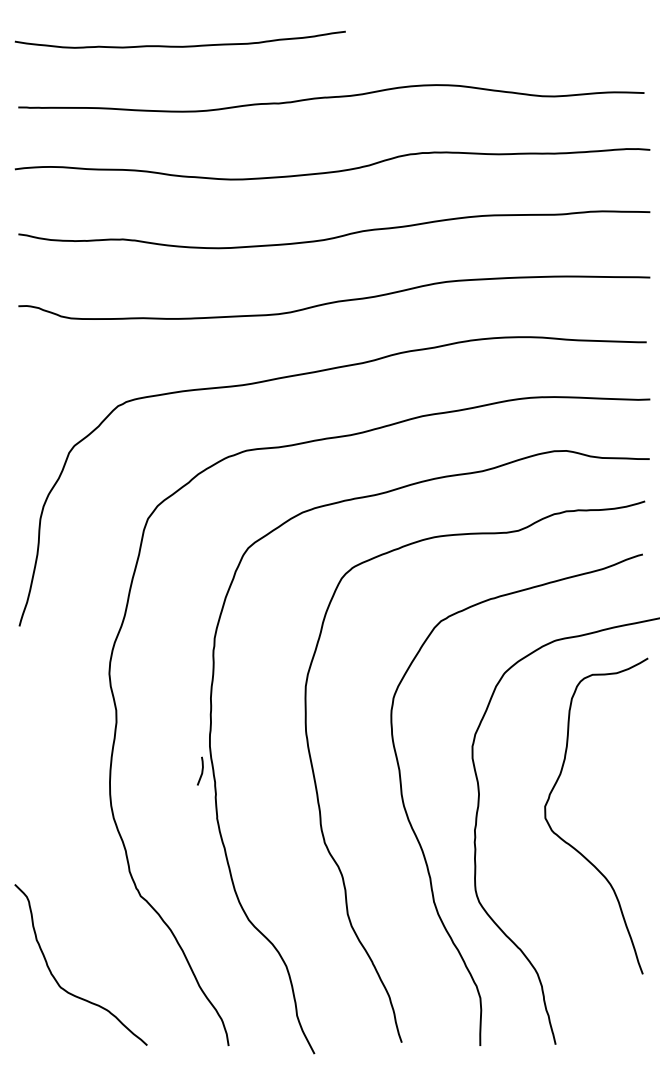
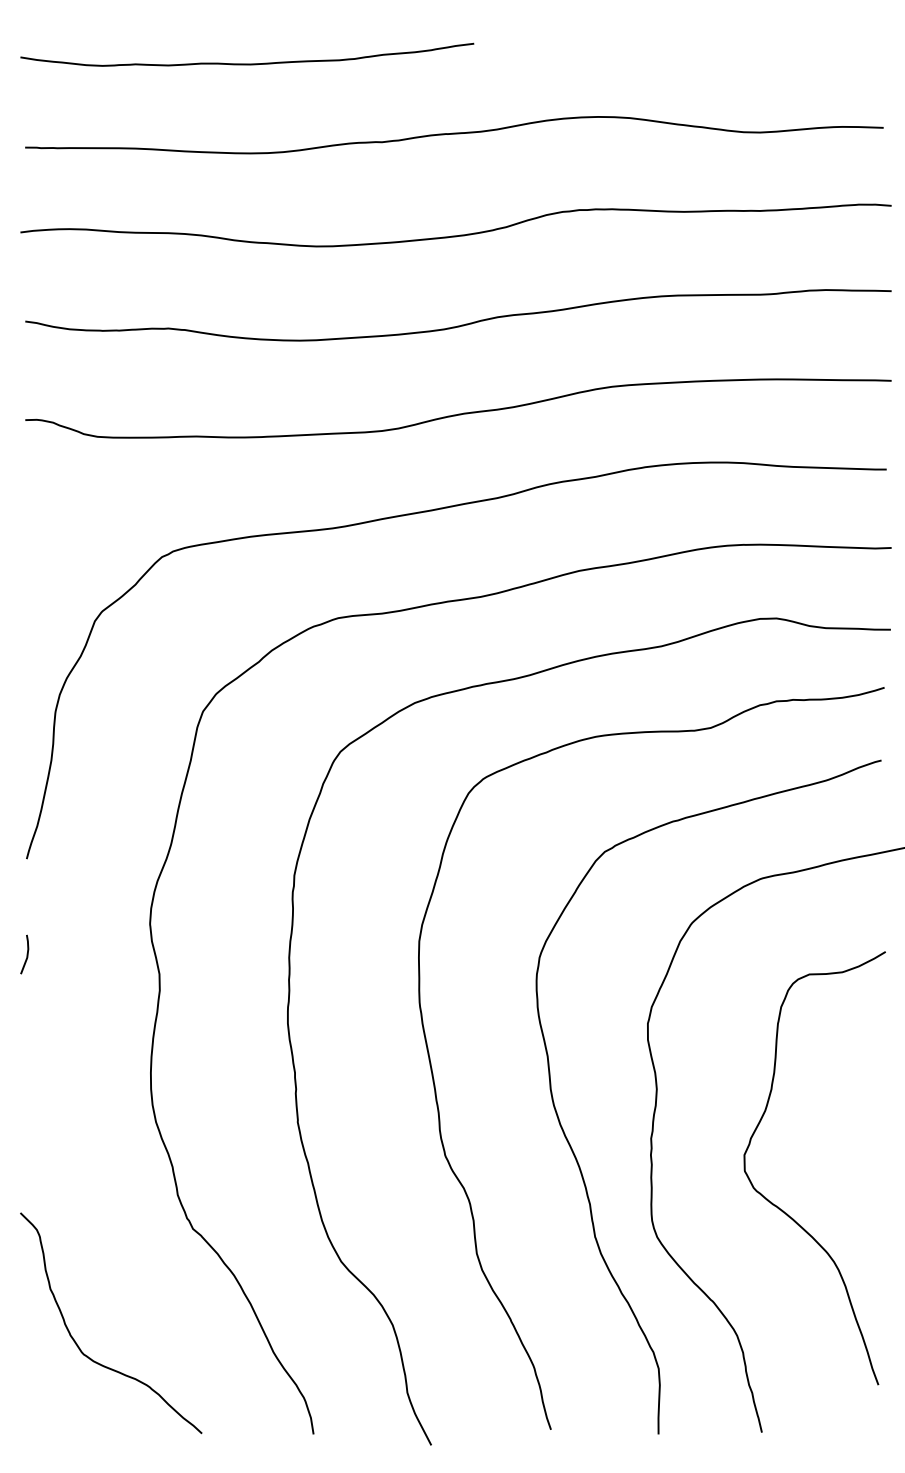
line: (201, 771) -> (26, 954), moved
curve: (572, 846) -> (782, 1209), moved

